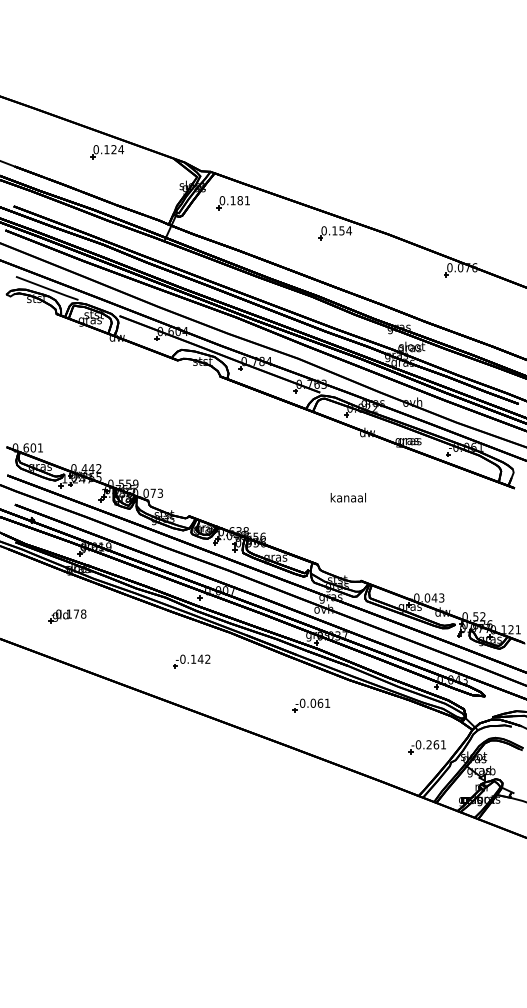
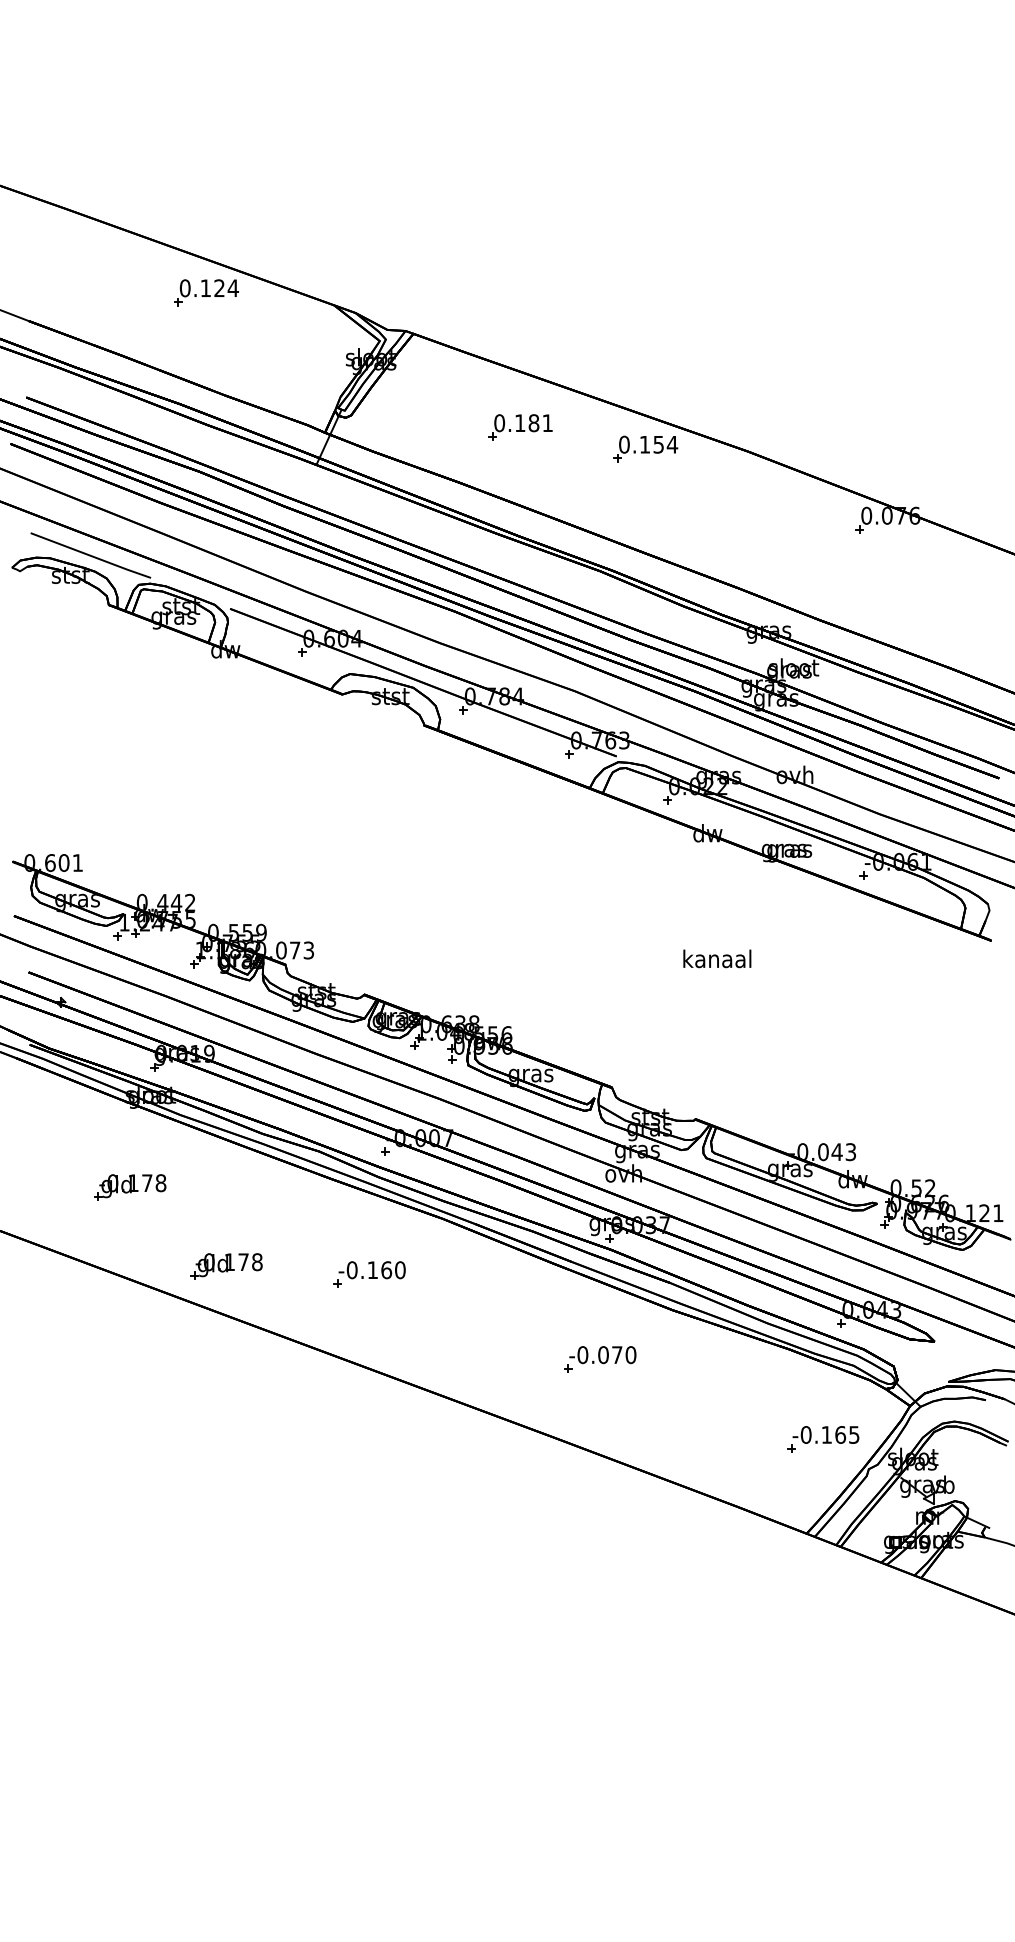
part: (232, 203) -> (519, 428), moved
text: (347, 497) -> (715, 958), moved
part: (117, 657) -> (226, 1266), added
text: (203, 658) -> (391, 1268), -0.142 -> -0.160
text: (323, 702) -> (623, 1353), -0.061 -> -0.070
text: (436, 744) -> (840, 1434), -0.261 -> -0.165

